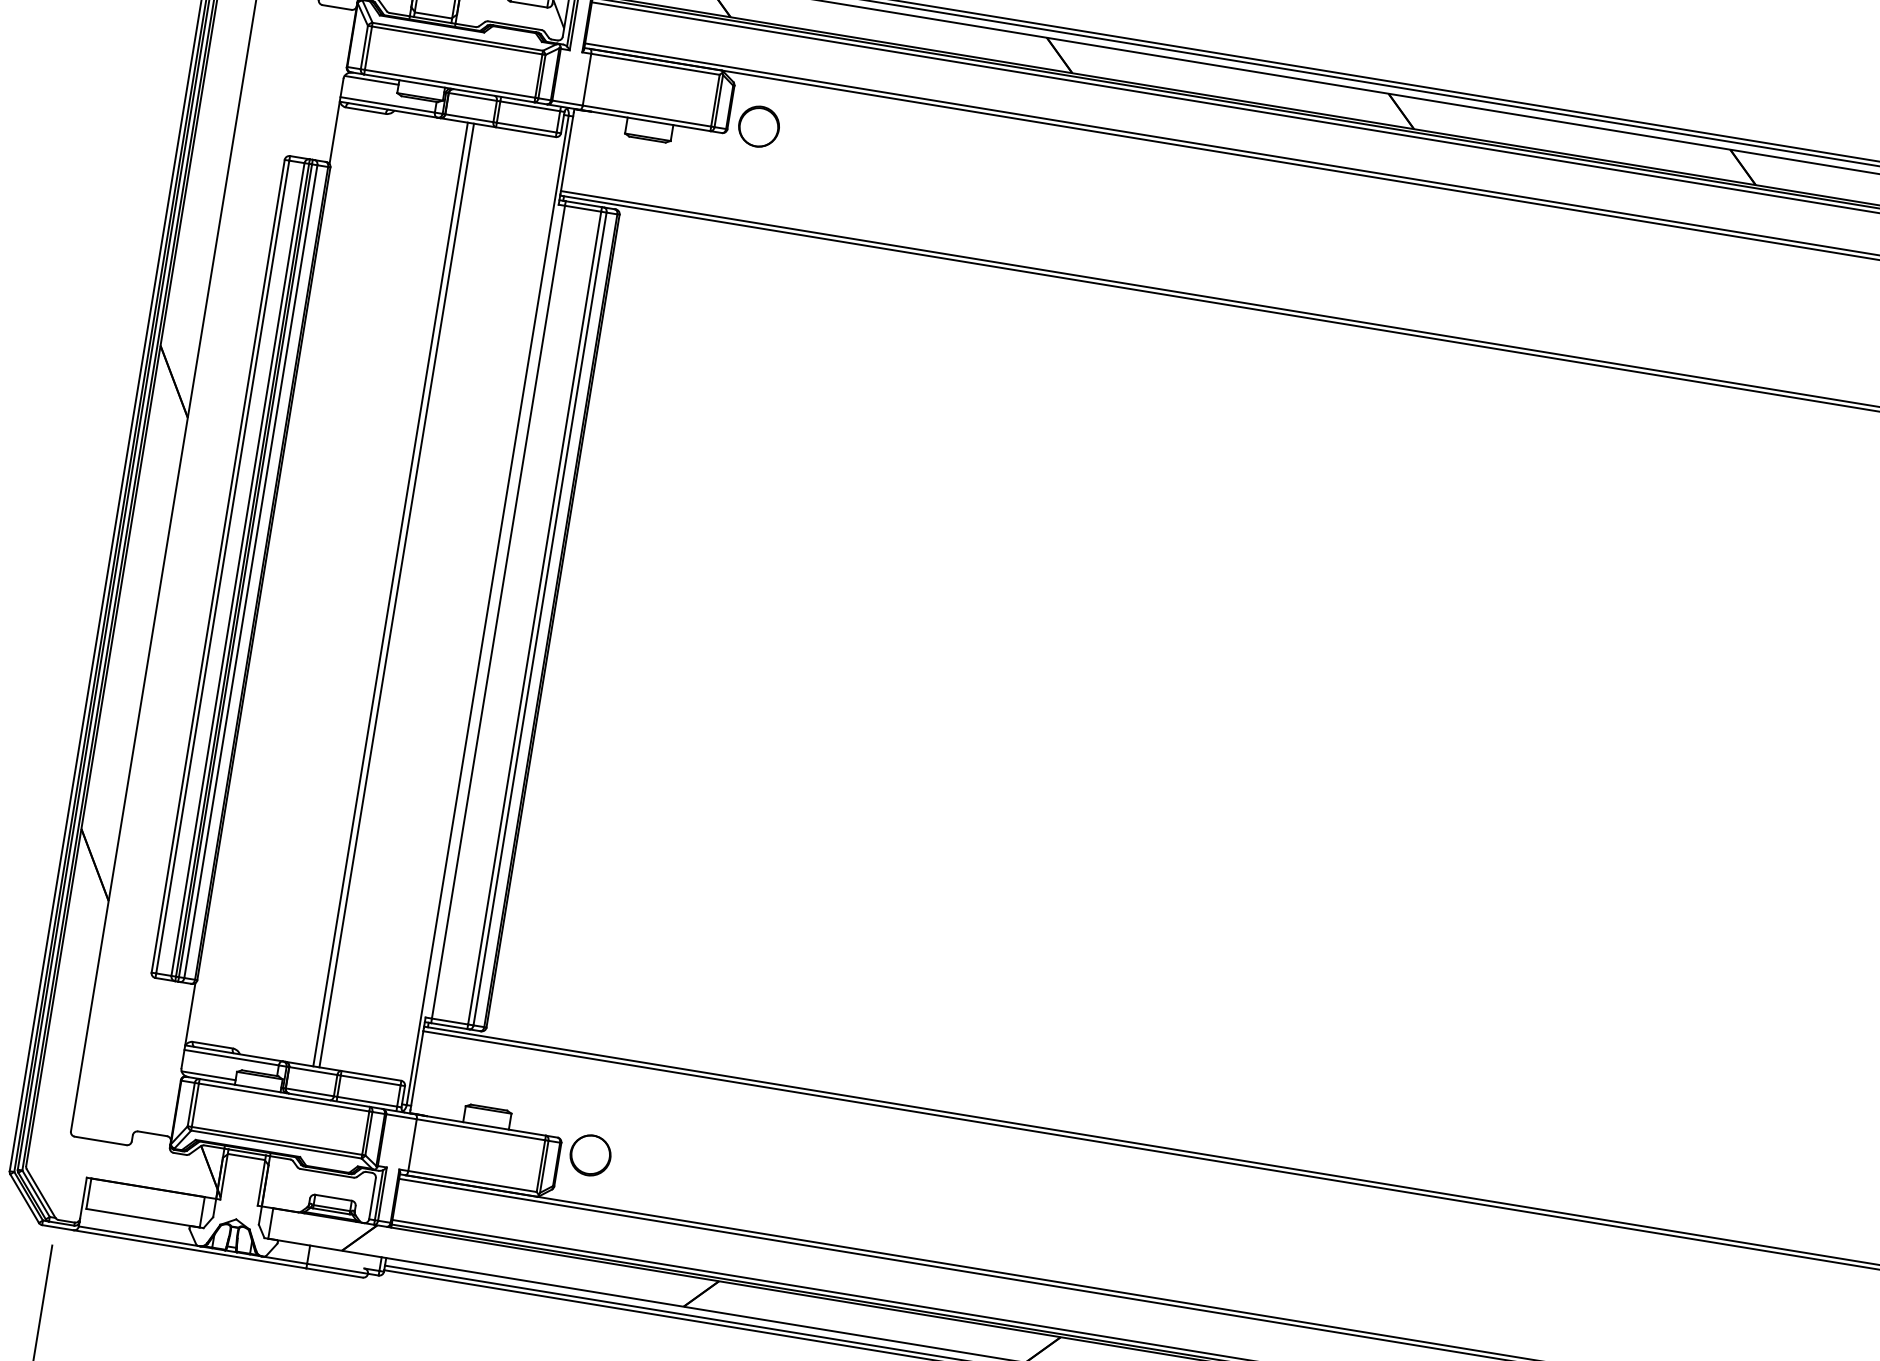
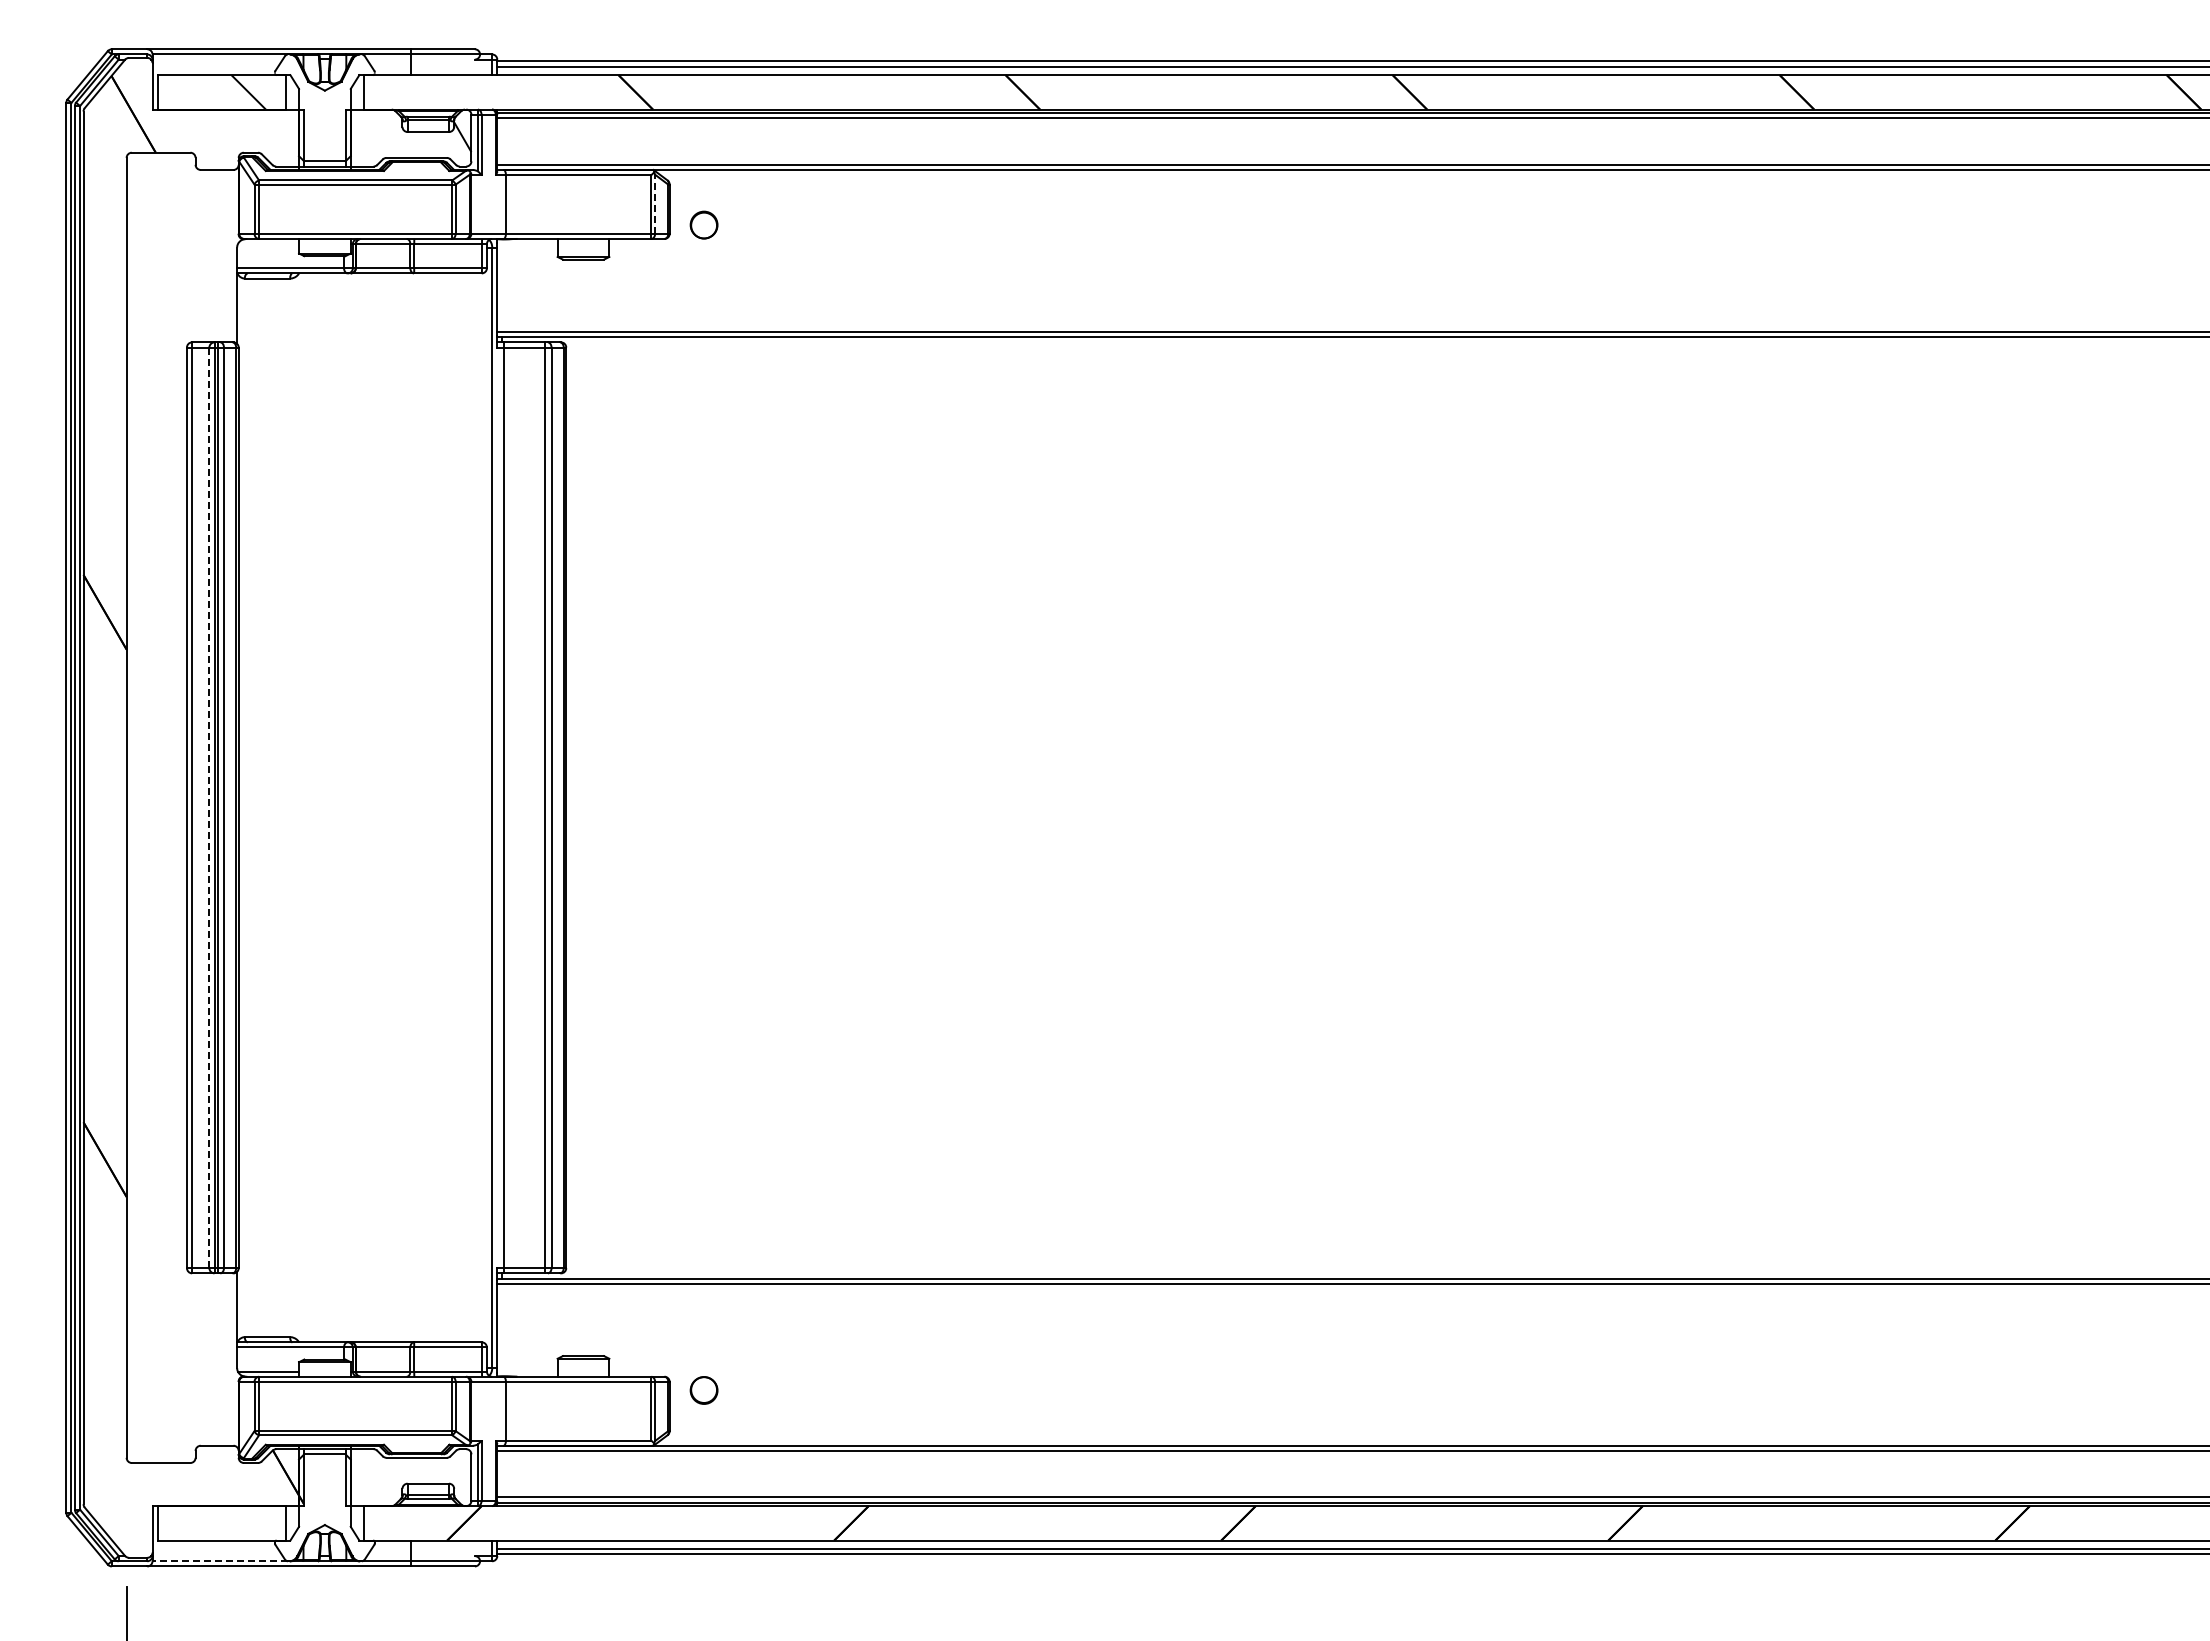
line: (371, 80) -> (268, 244), removed
line: (719, 101) -> (655, 204), solid -> dashed
part: (758, 125) -> (703, 224), size x0.6
line: (238, 570) -> (209, 808), solid -> dashed
line: (390, 594) -> (382, 807), removed
line: (397, 595) -> (389, 807), removed
part: (589, 1155) -> (703, 1390), size x0.6
line: (138, 1236) -> (220, 1561), solid -> dashed

